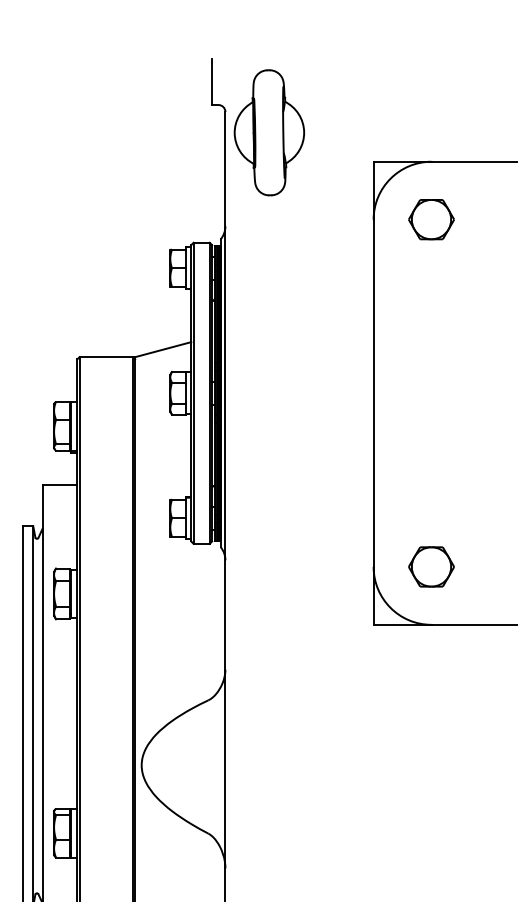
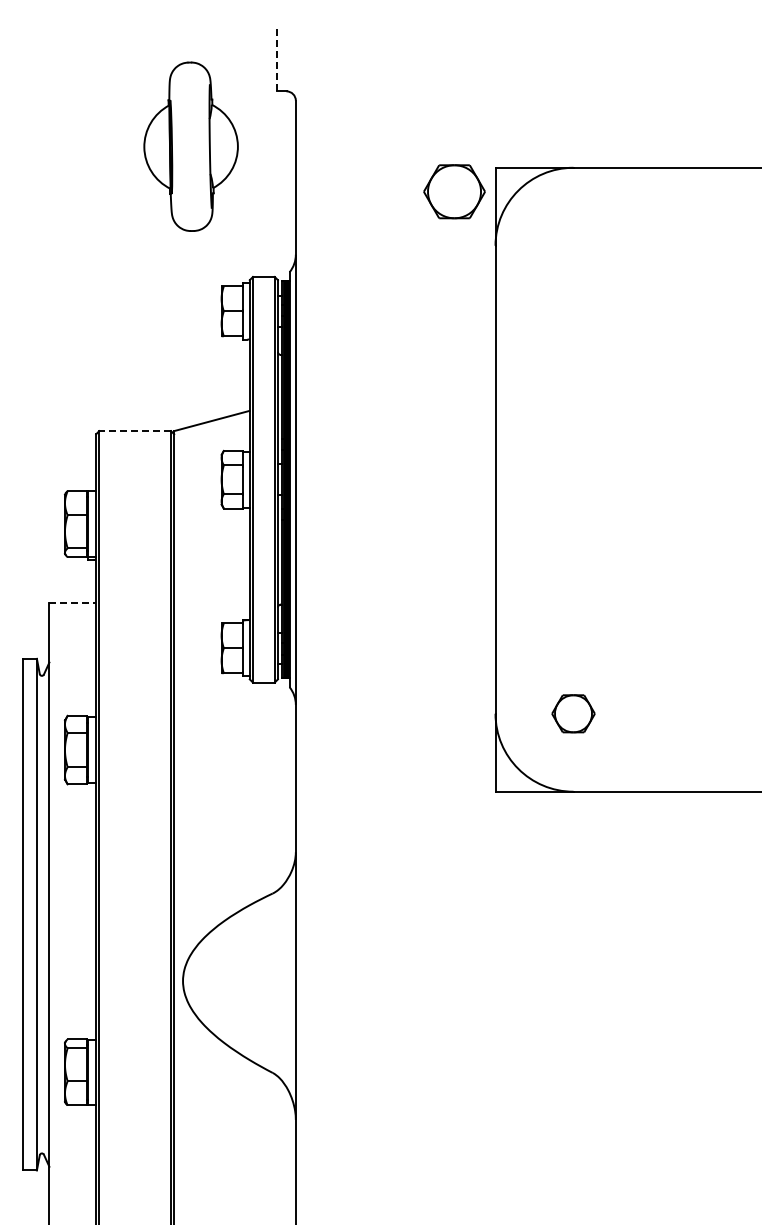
line: (211, 82) -> (277, 60), solid -> dashed
part: (268, 132) -> (190, 146), moved
part: (431, 219) -> (454, 191), moved
line: (106, 357) -> (135, 431), solid -> dashed
line: (60, 484) -> (73, 602), solid -> dashed
part: (431, 566) -> (573, 713), size x0.7

